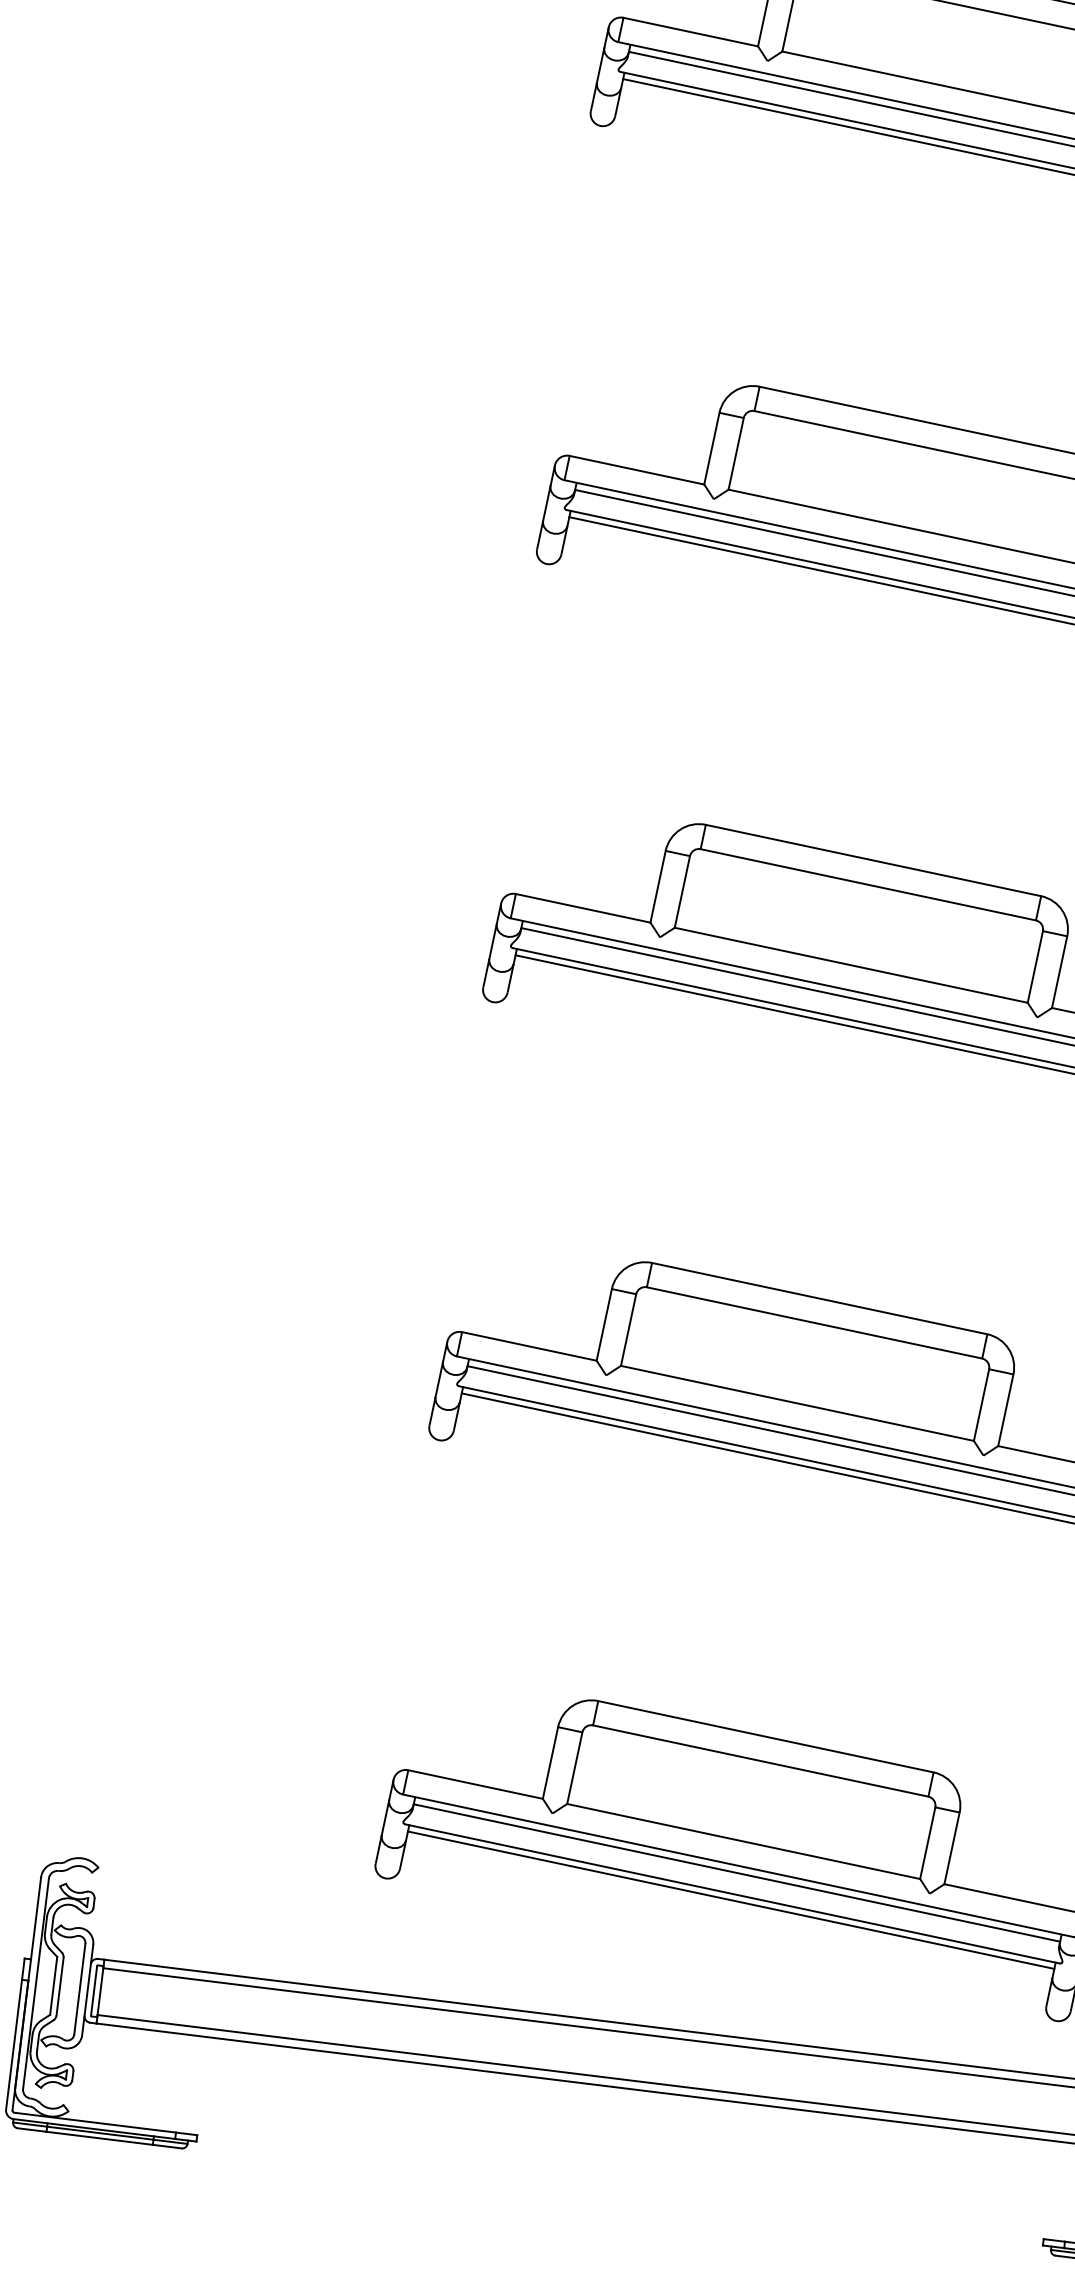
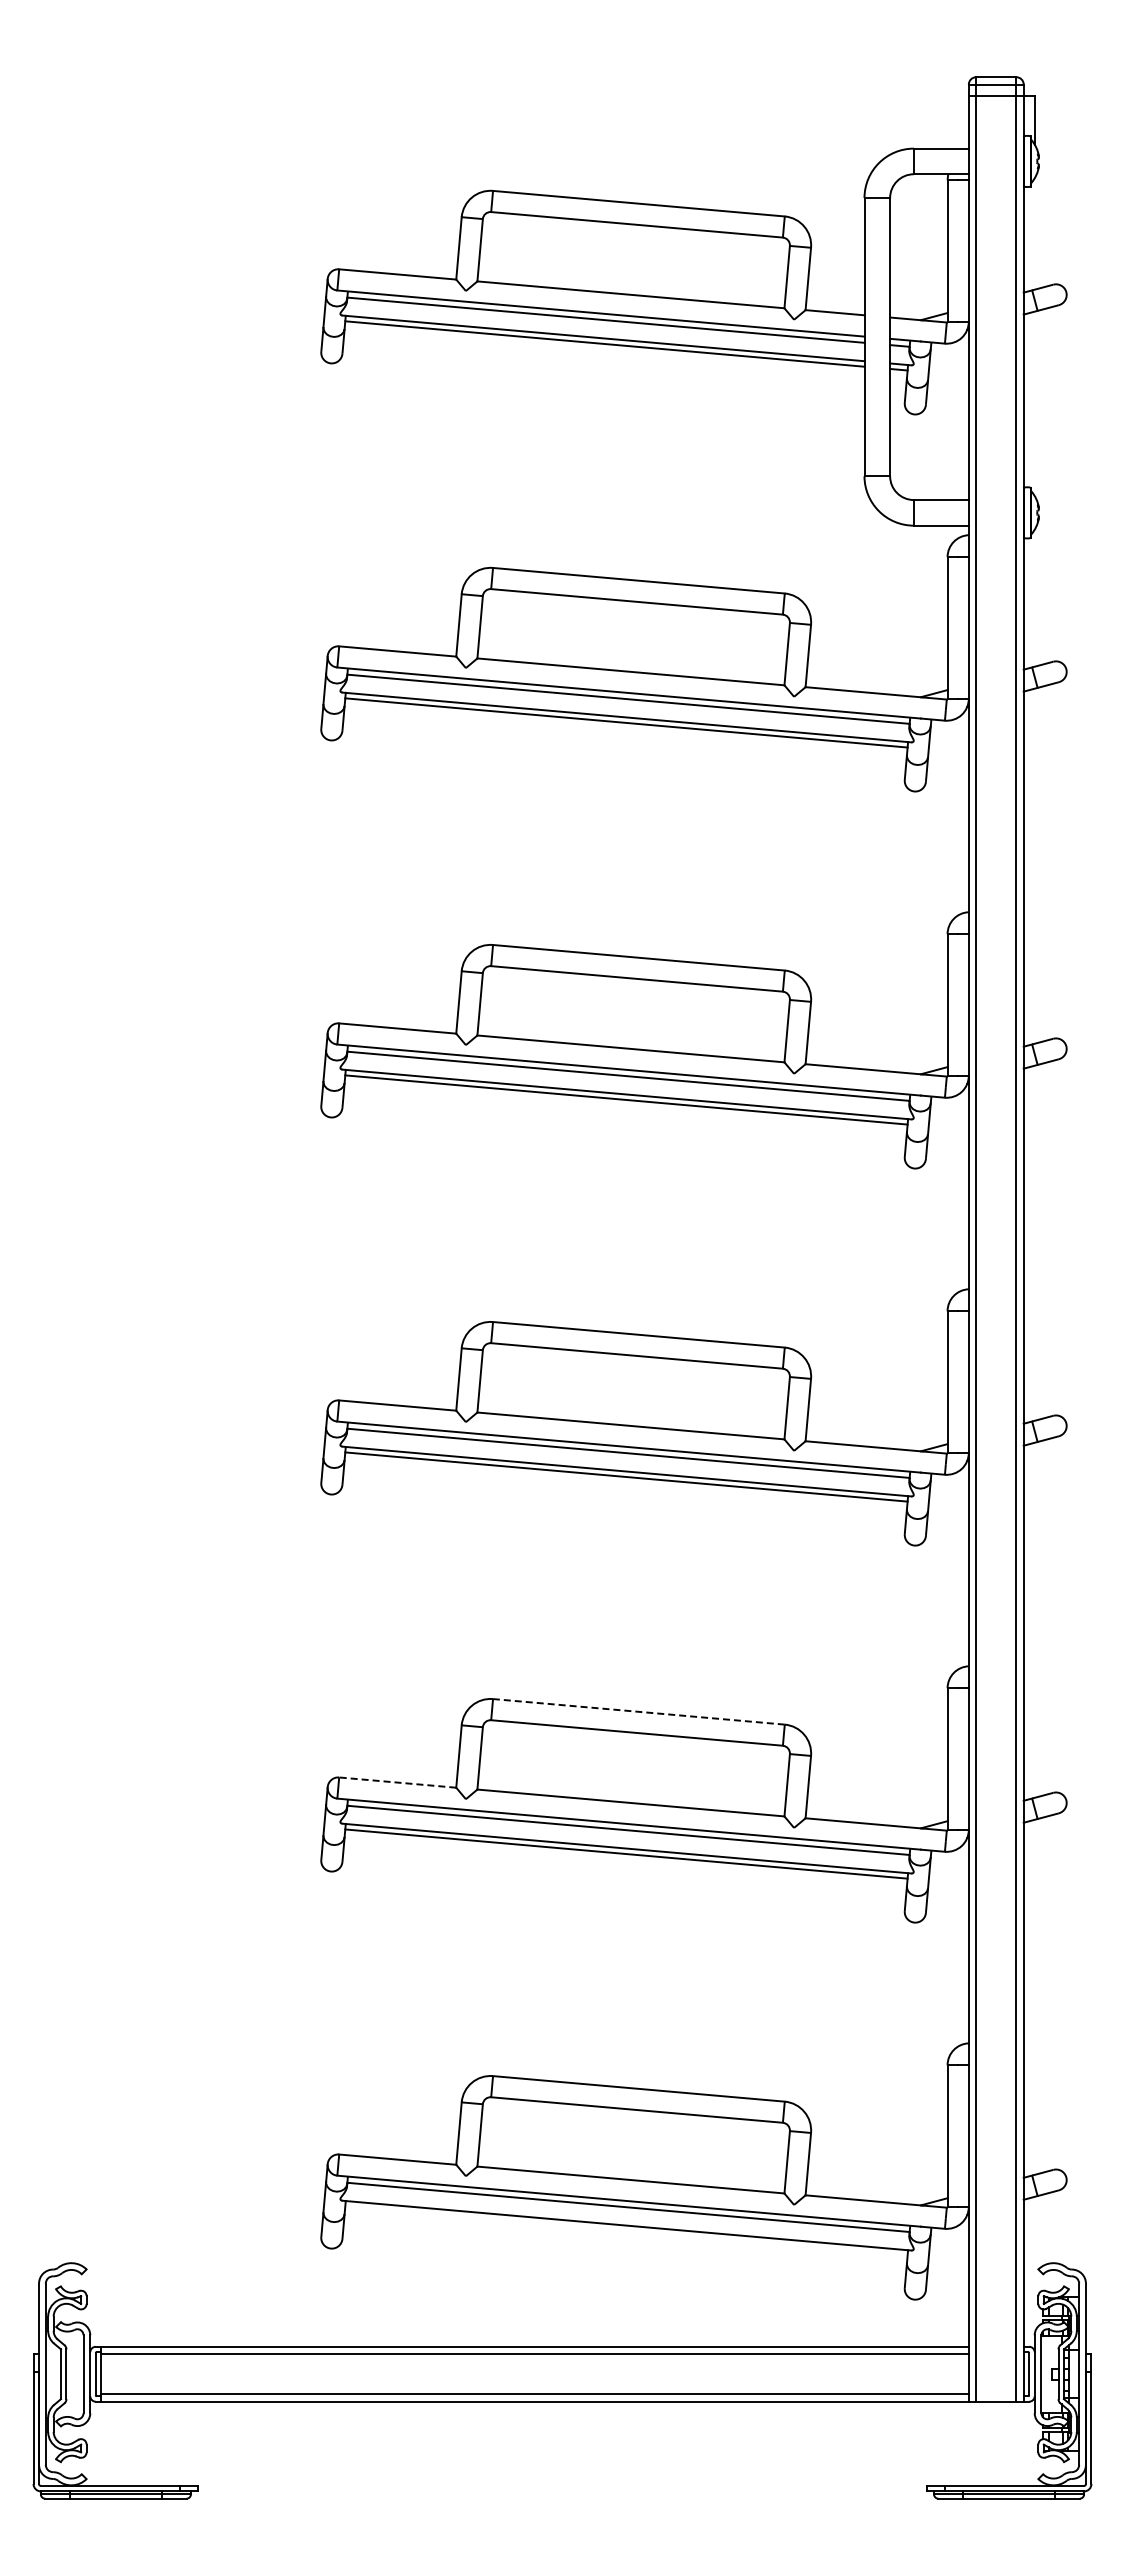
line: (819, 1298) -> (638, 1711), solid -> dashed
line: (529, 1346) -> (397, 1782), solid -> dashed
line: (731, 1899) -> (626, 2230), removed

